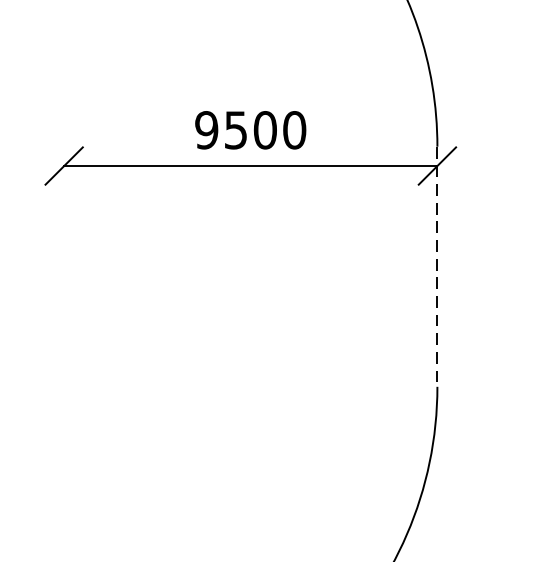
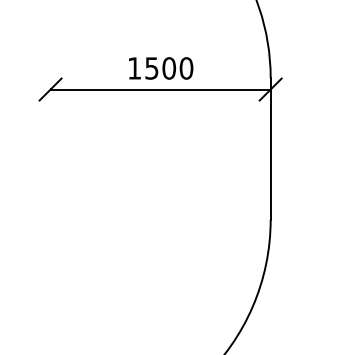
text: (206, 130) -> (134, 68), 9500 -> 1500
line: (437, 266) -> (270, 148), dashed -> solid

